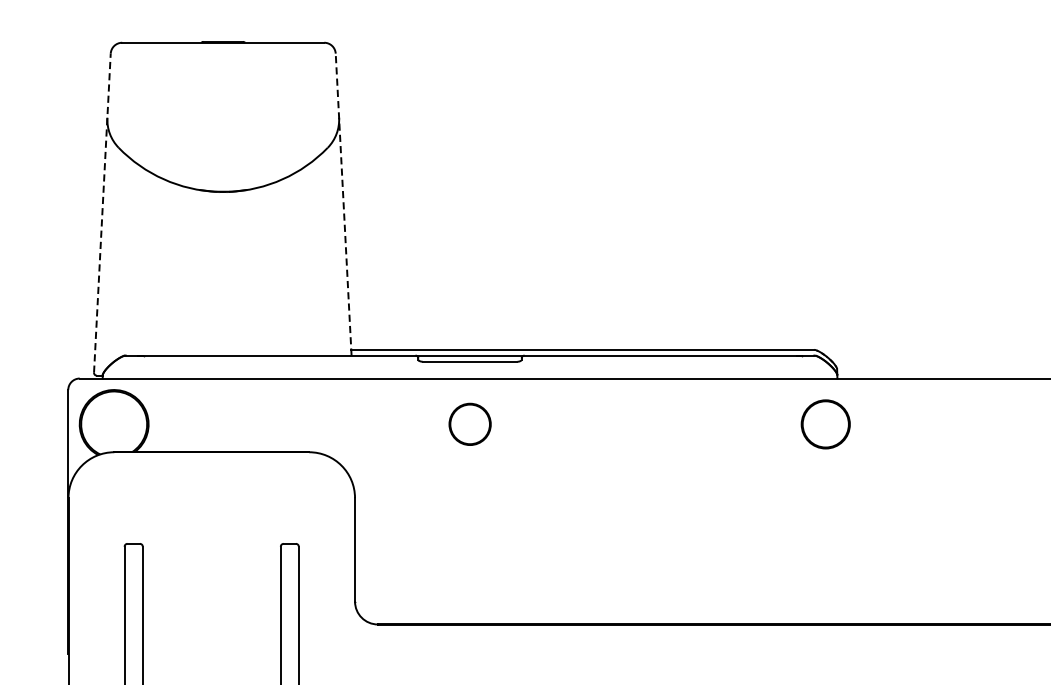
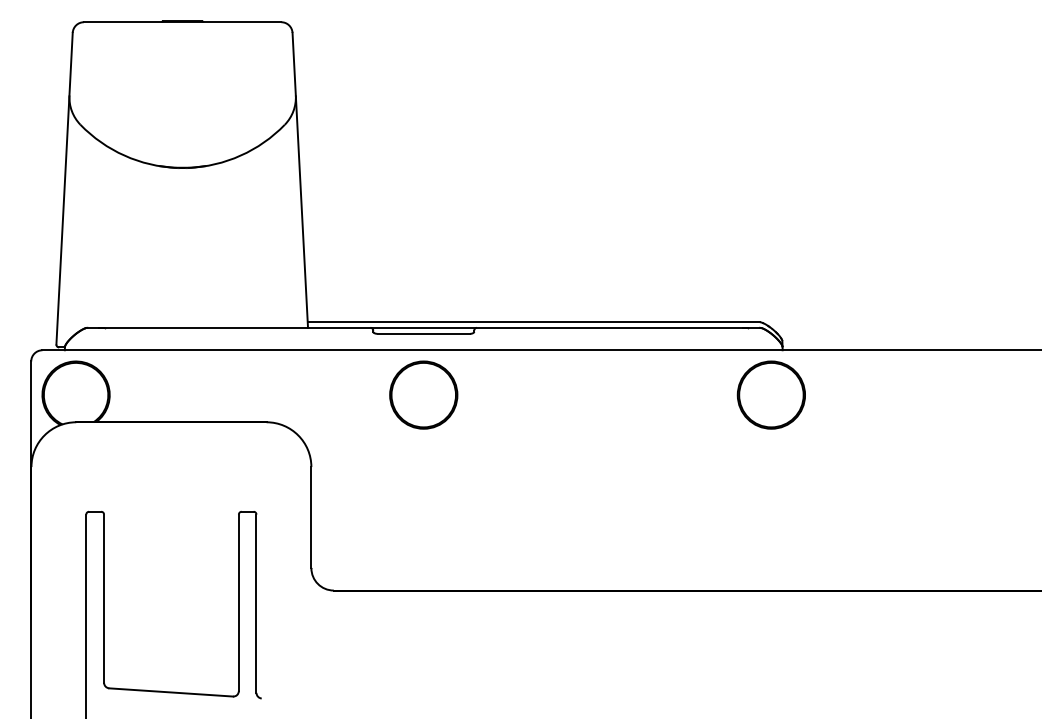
line: (343, 204) -> (300, 180), dashed -> solid
line: (102, 212) -> (64, 188), dashed -> solid
part: (469, 423) -> (423, 394), size x1.67
part: (824, 423) -> (770, 394), size x1.43

